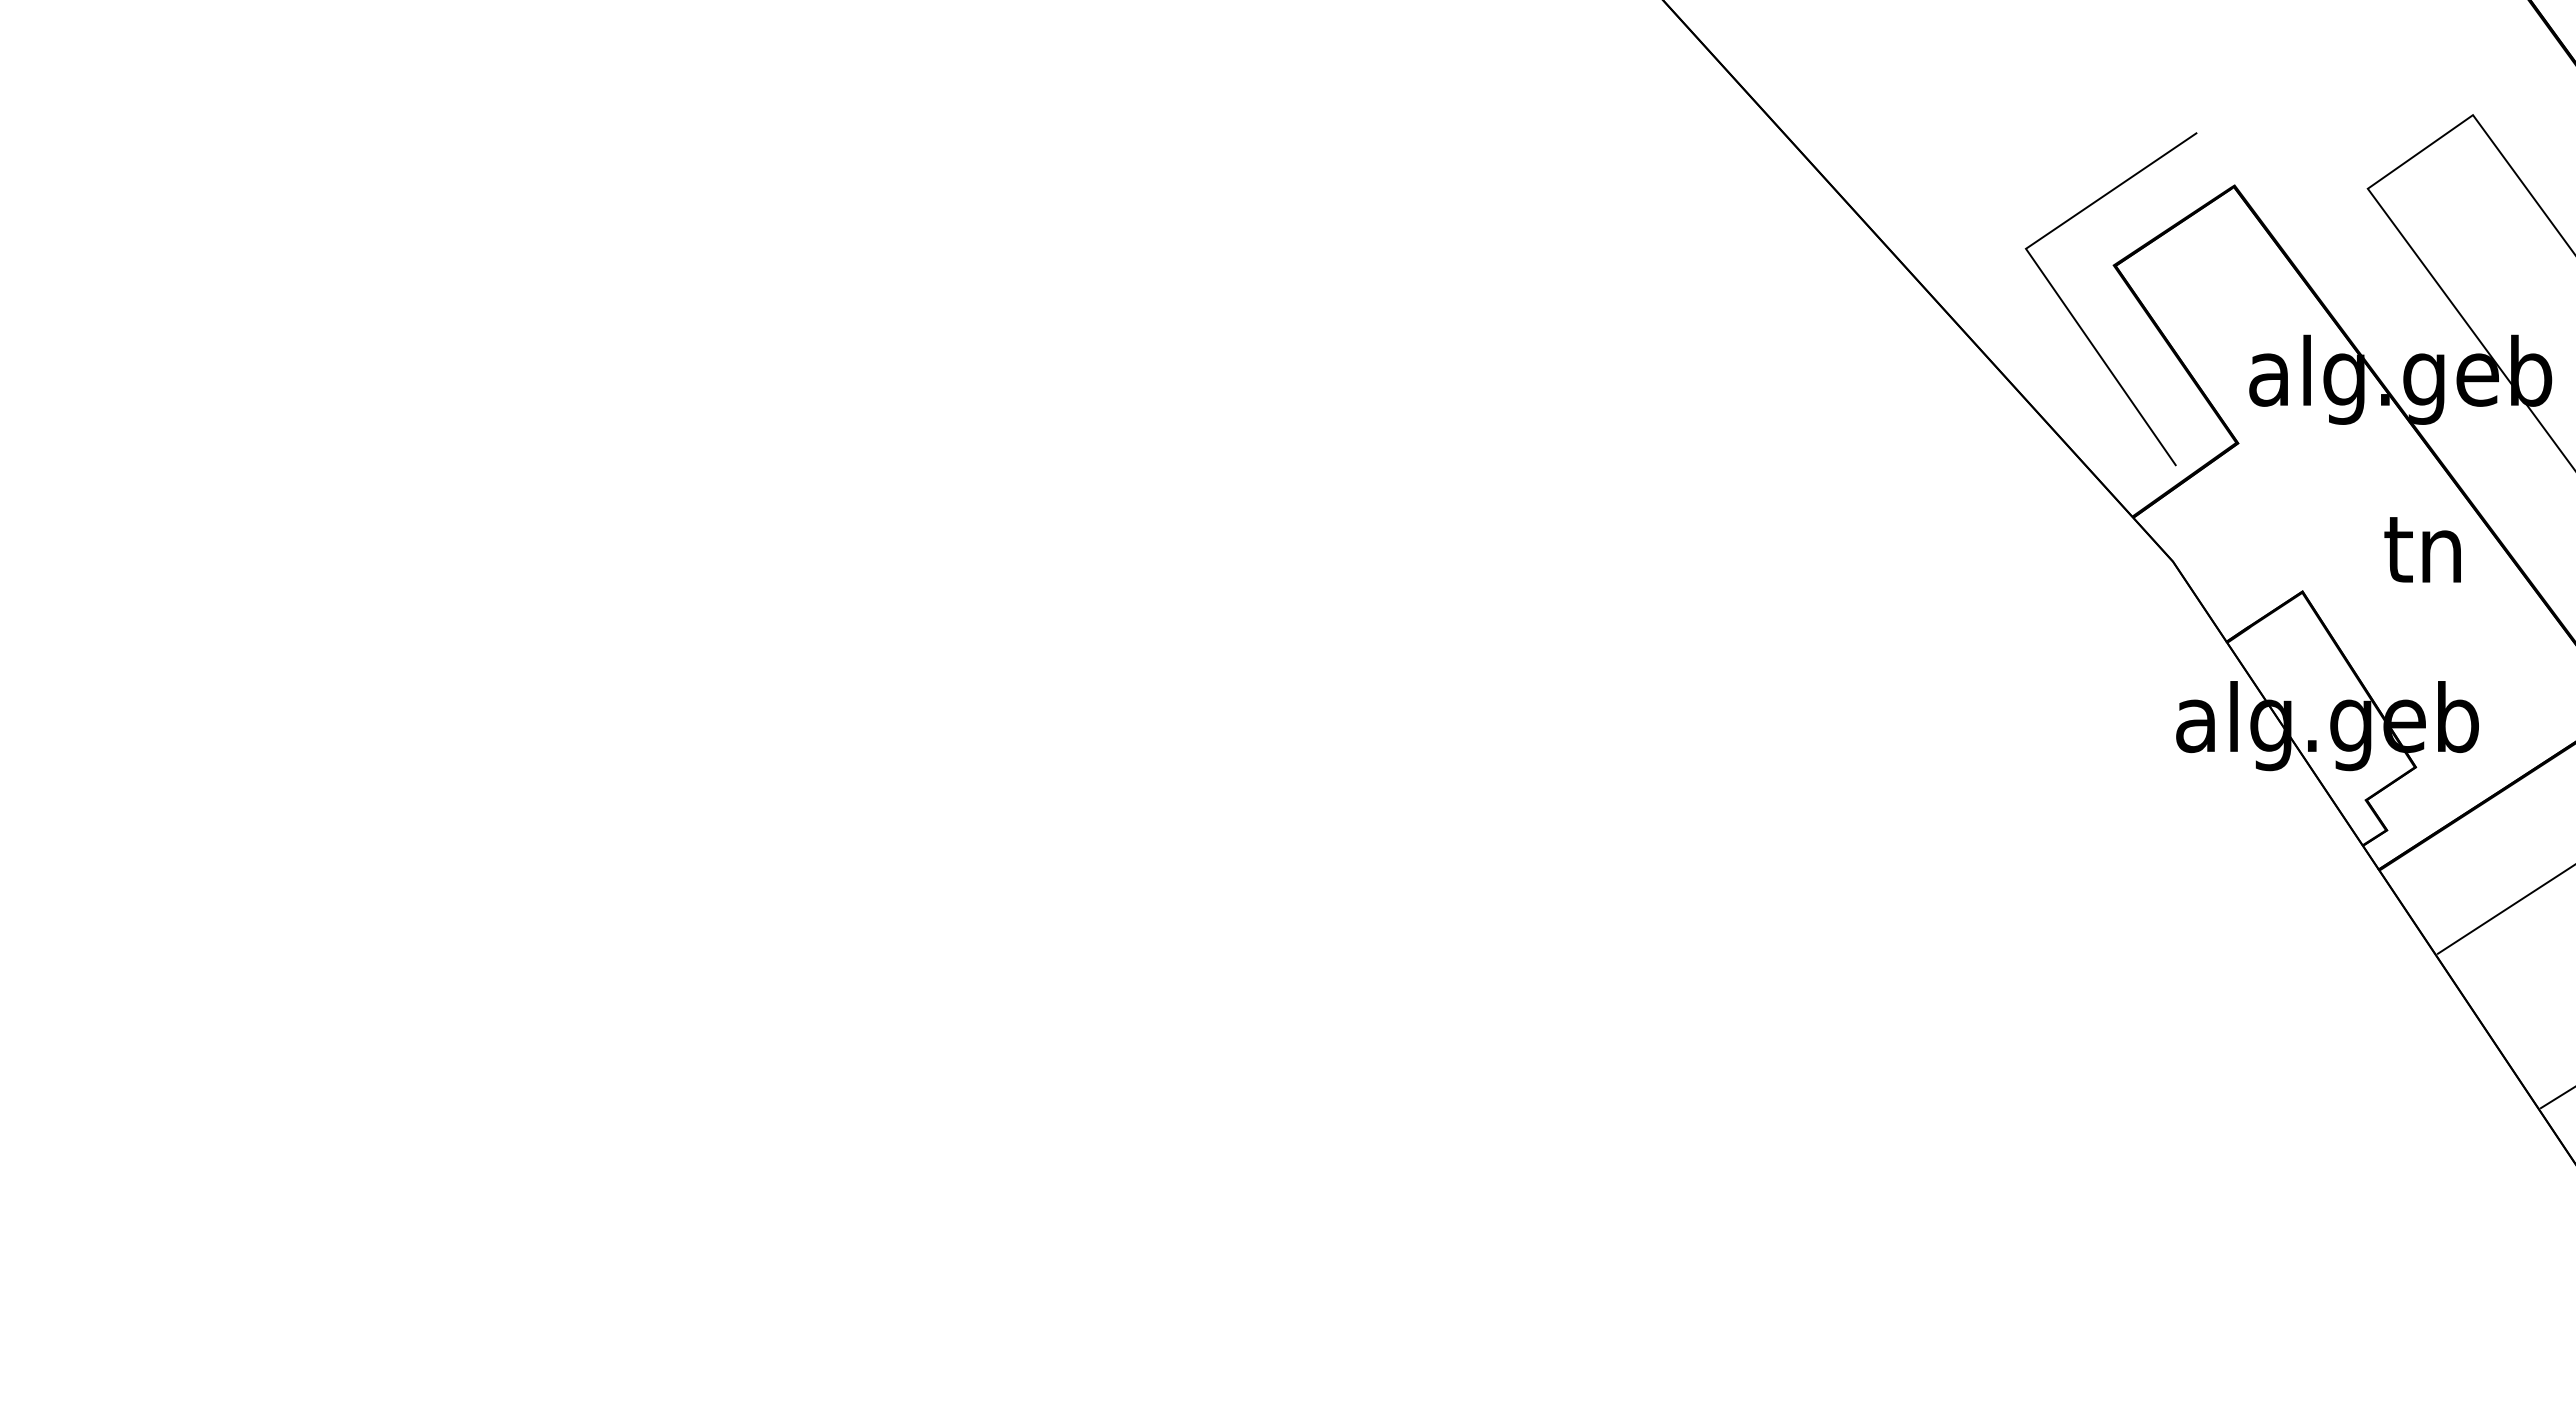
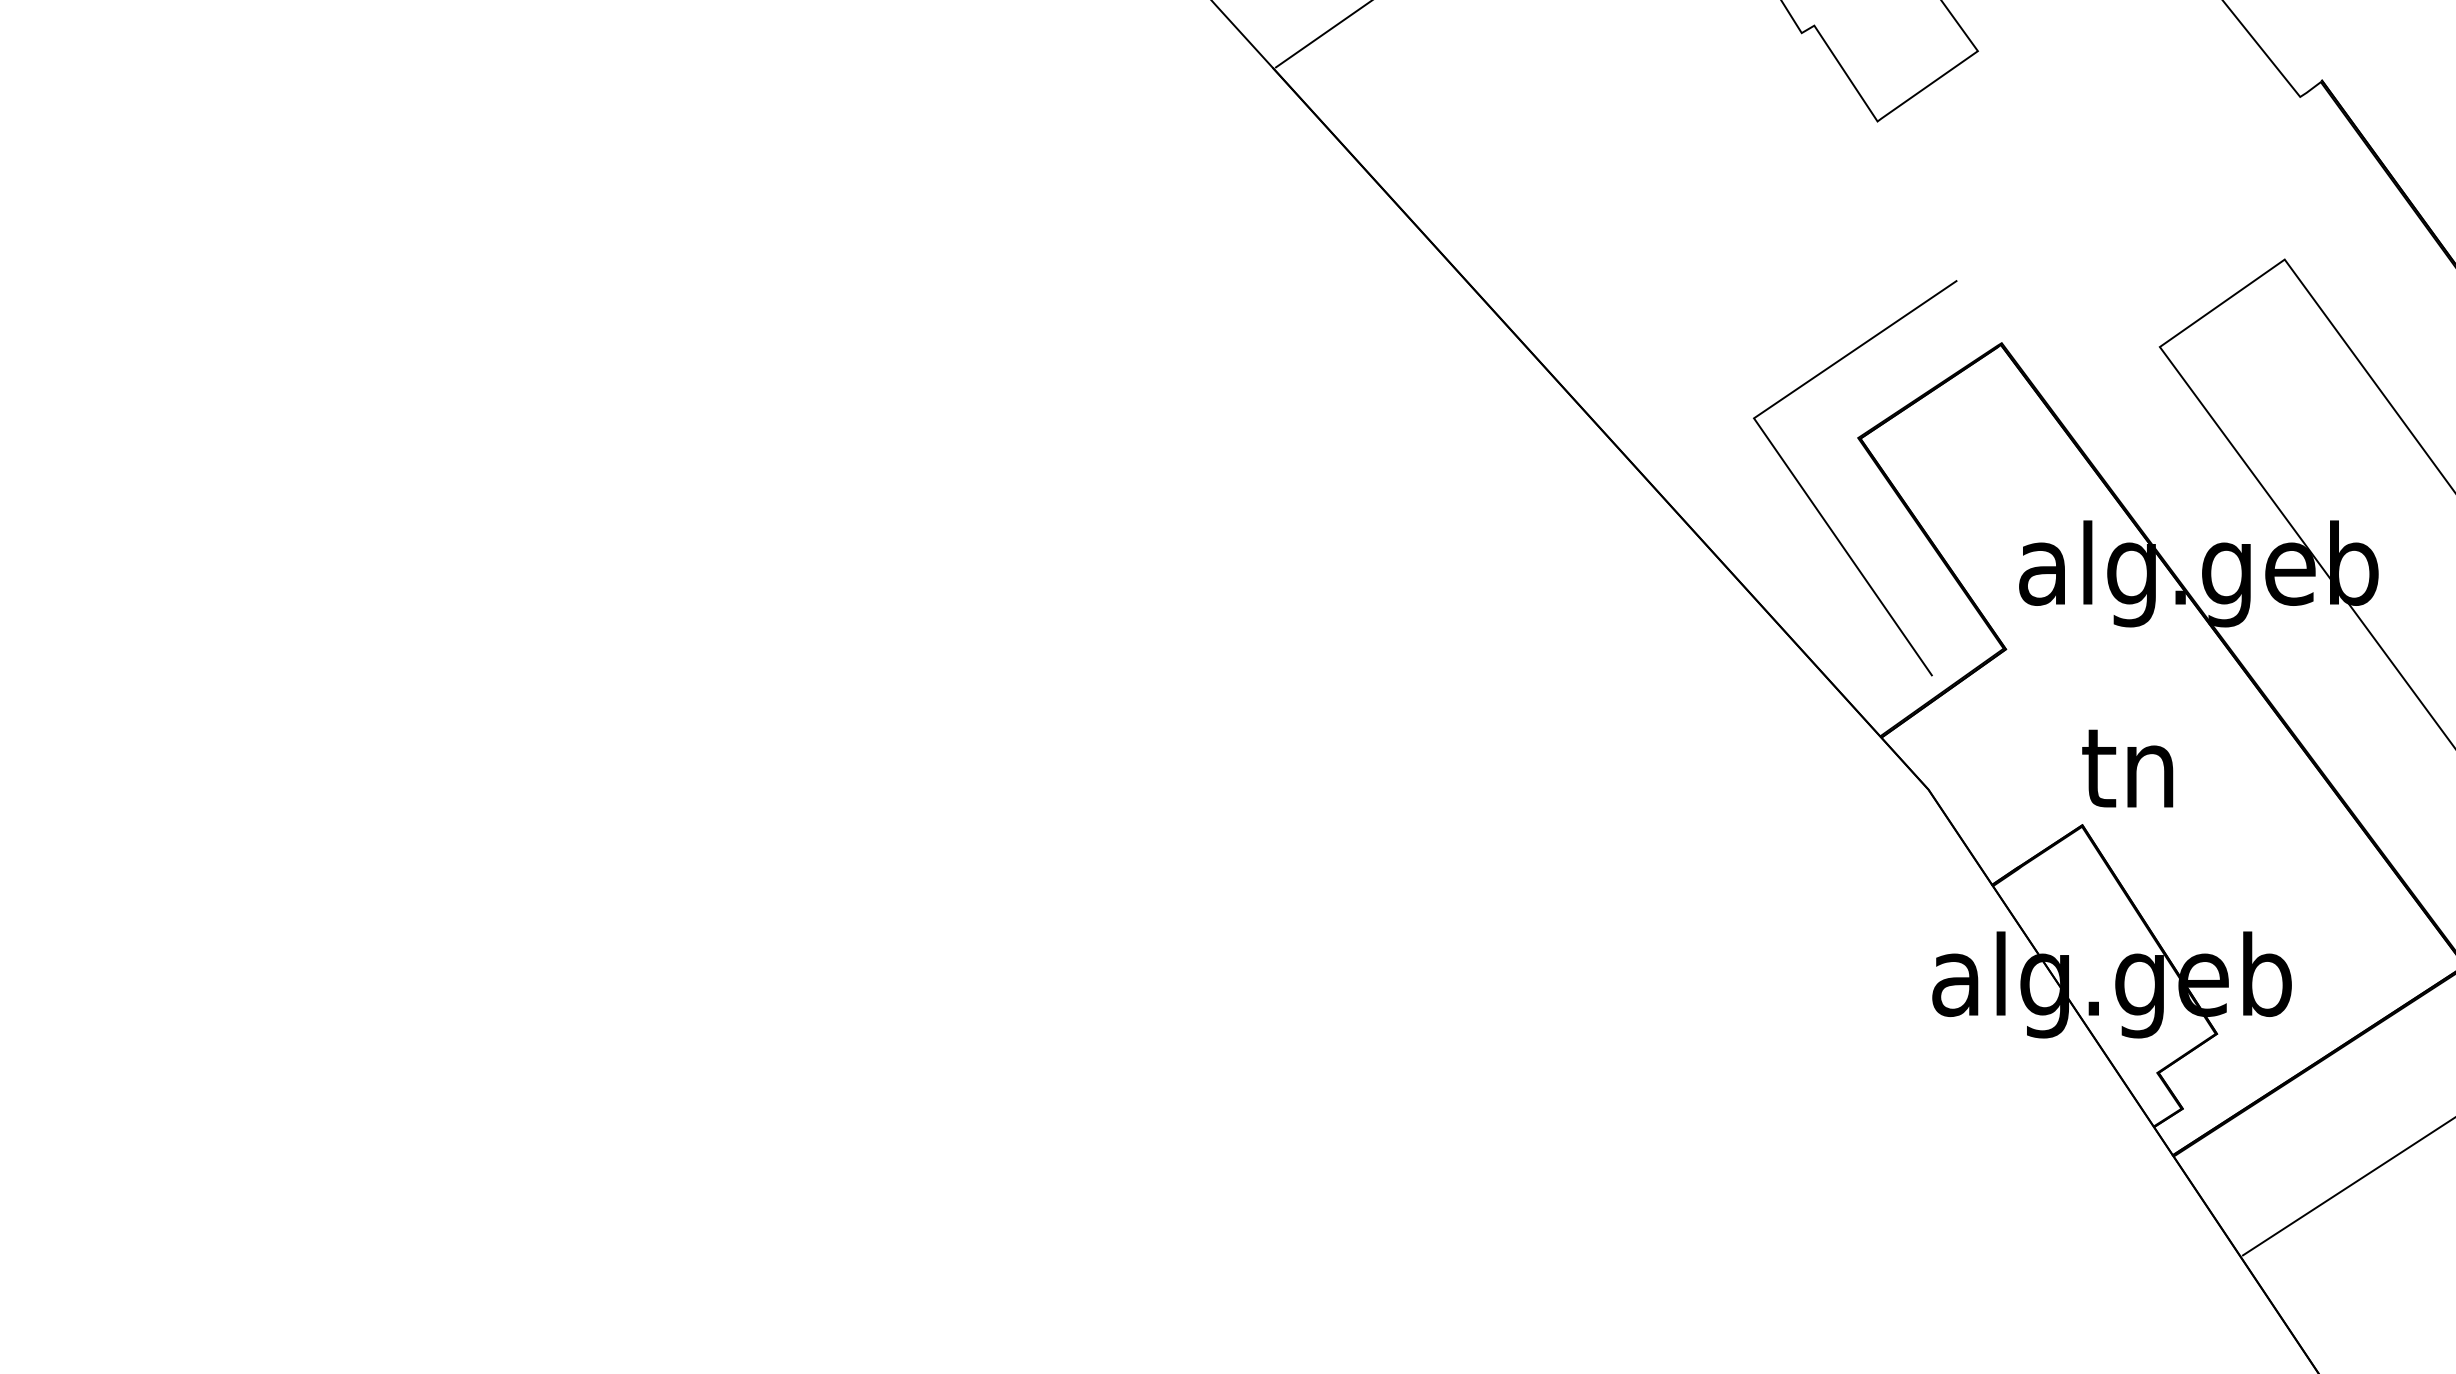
text: (2422, 549) -> (2127, 768), moved

